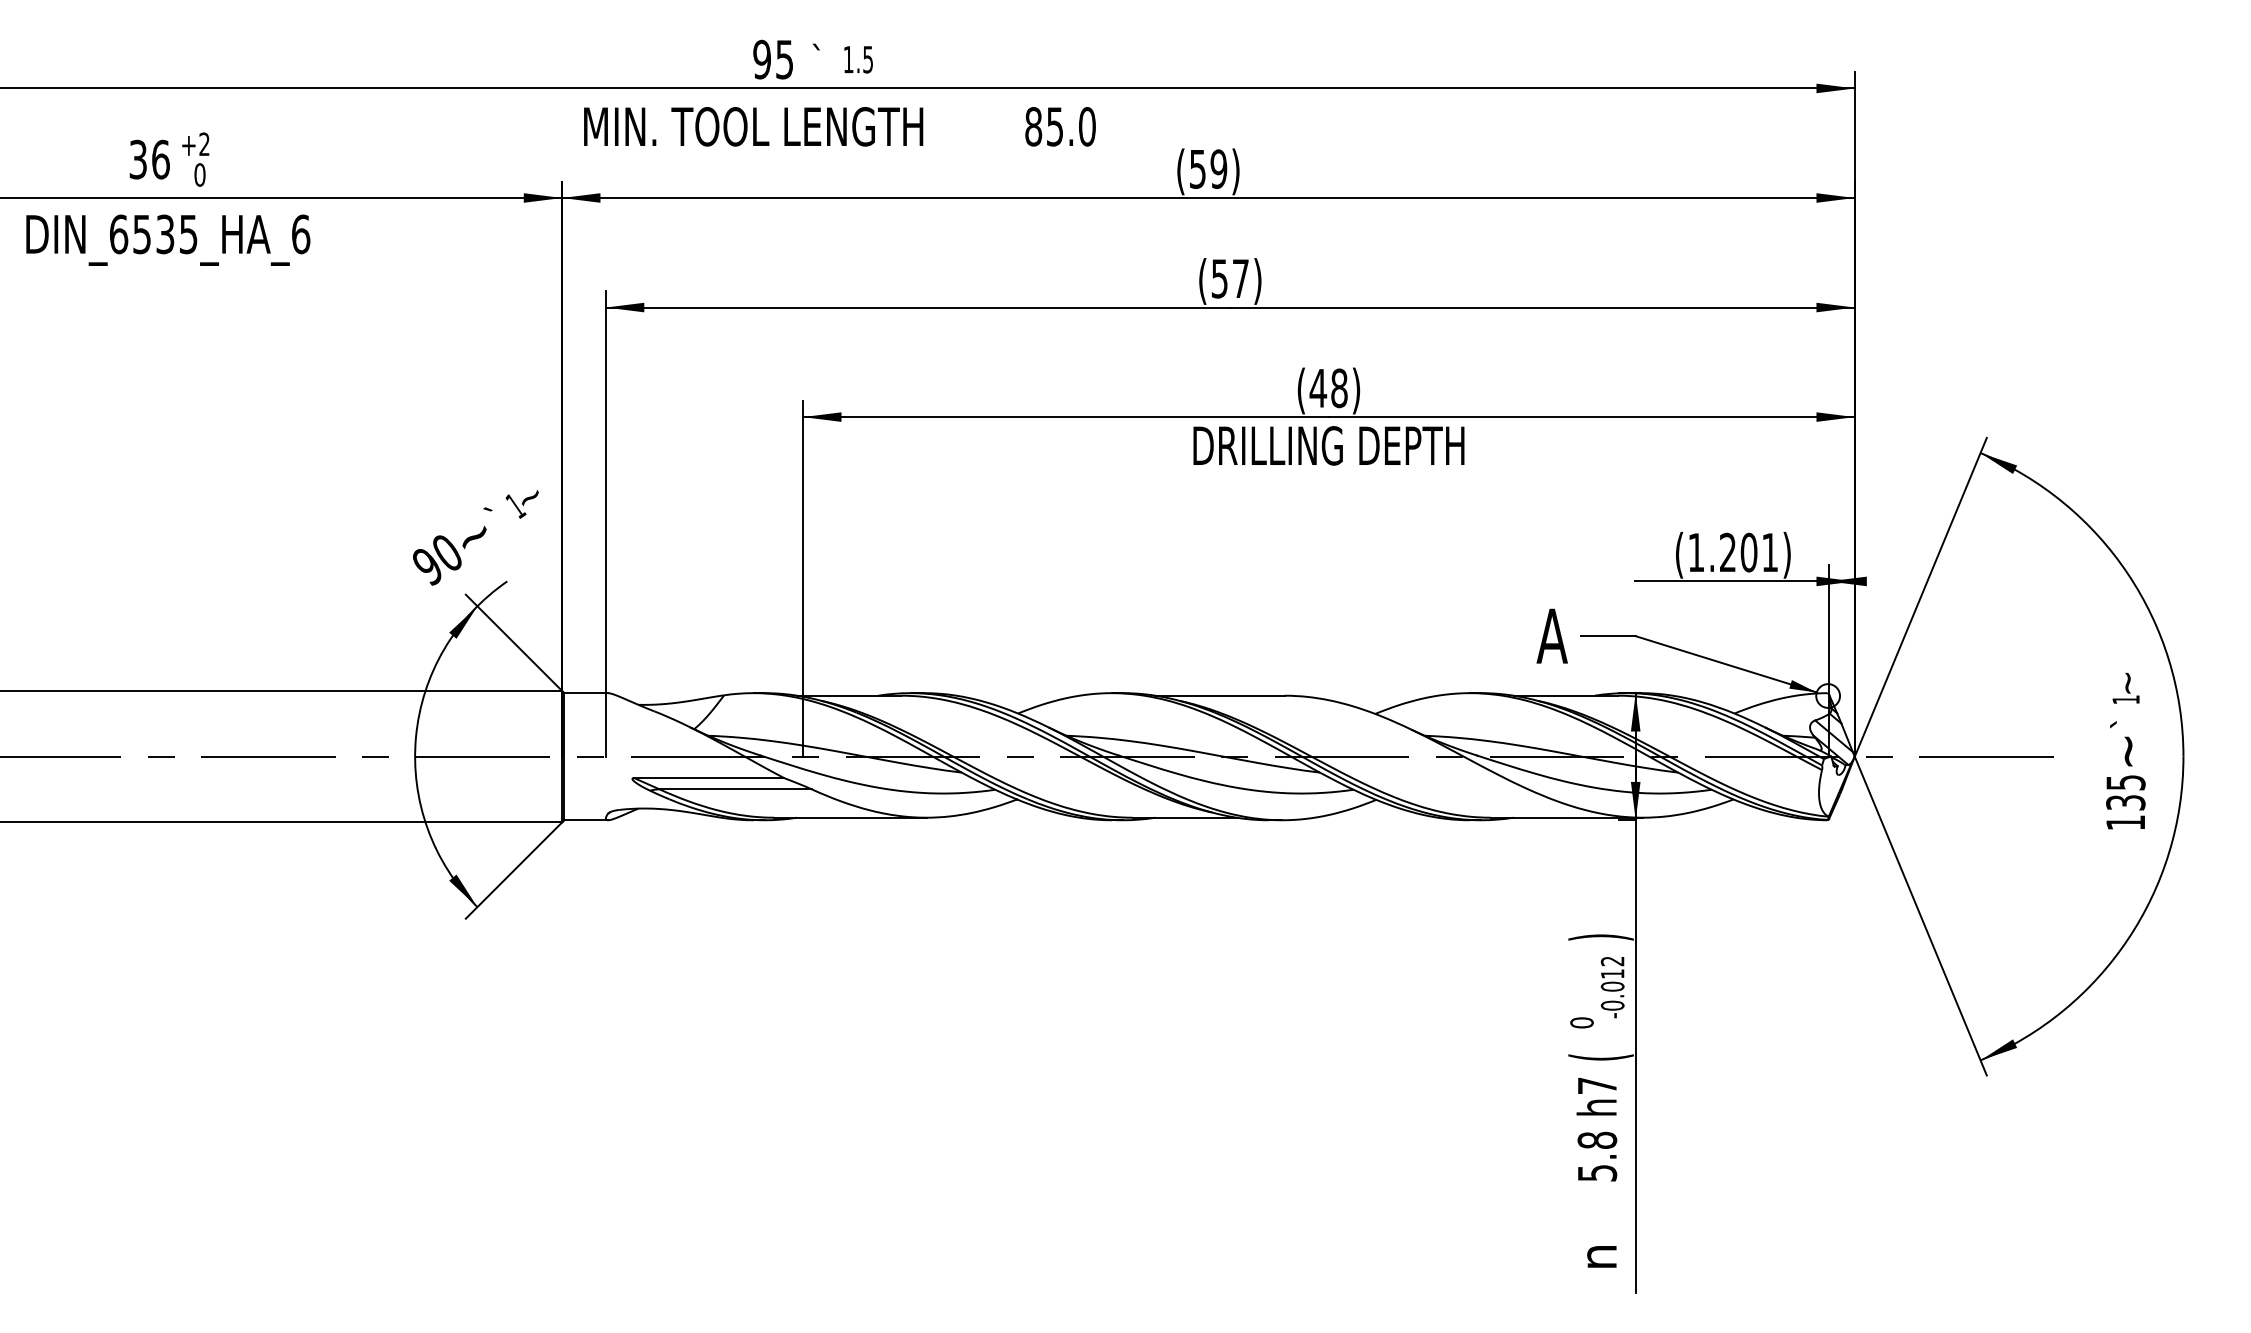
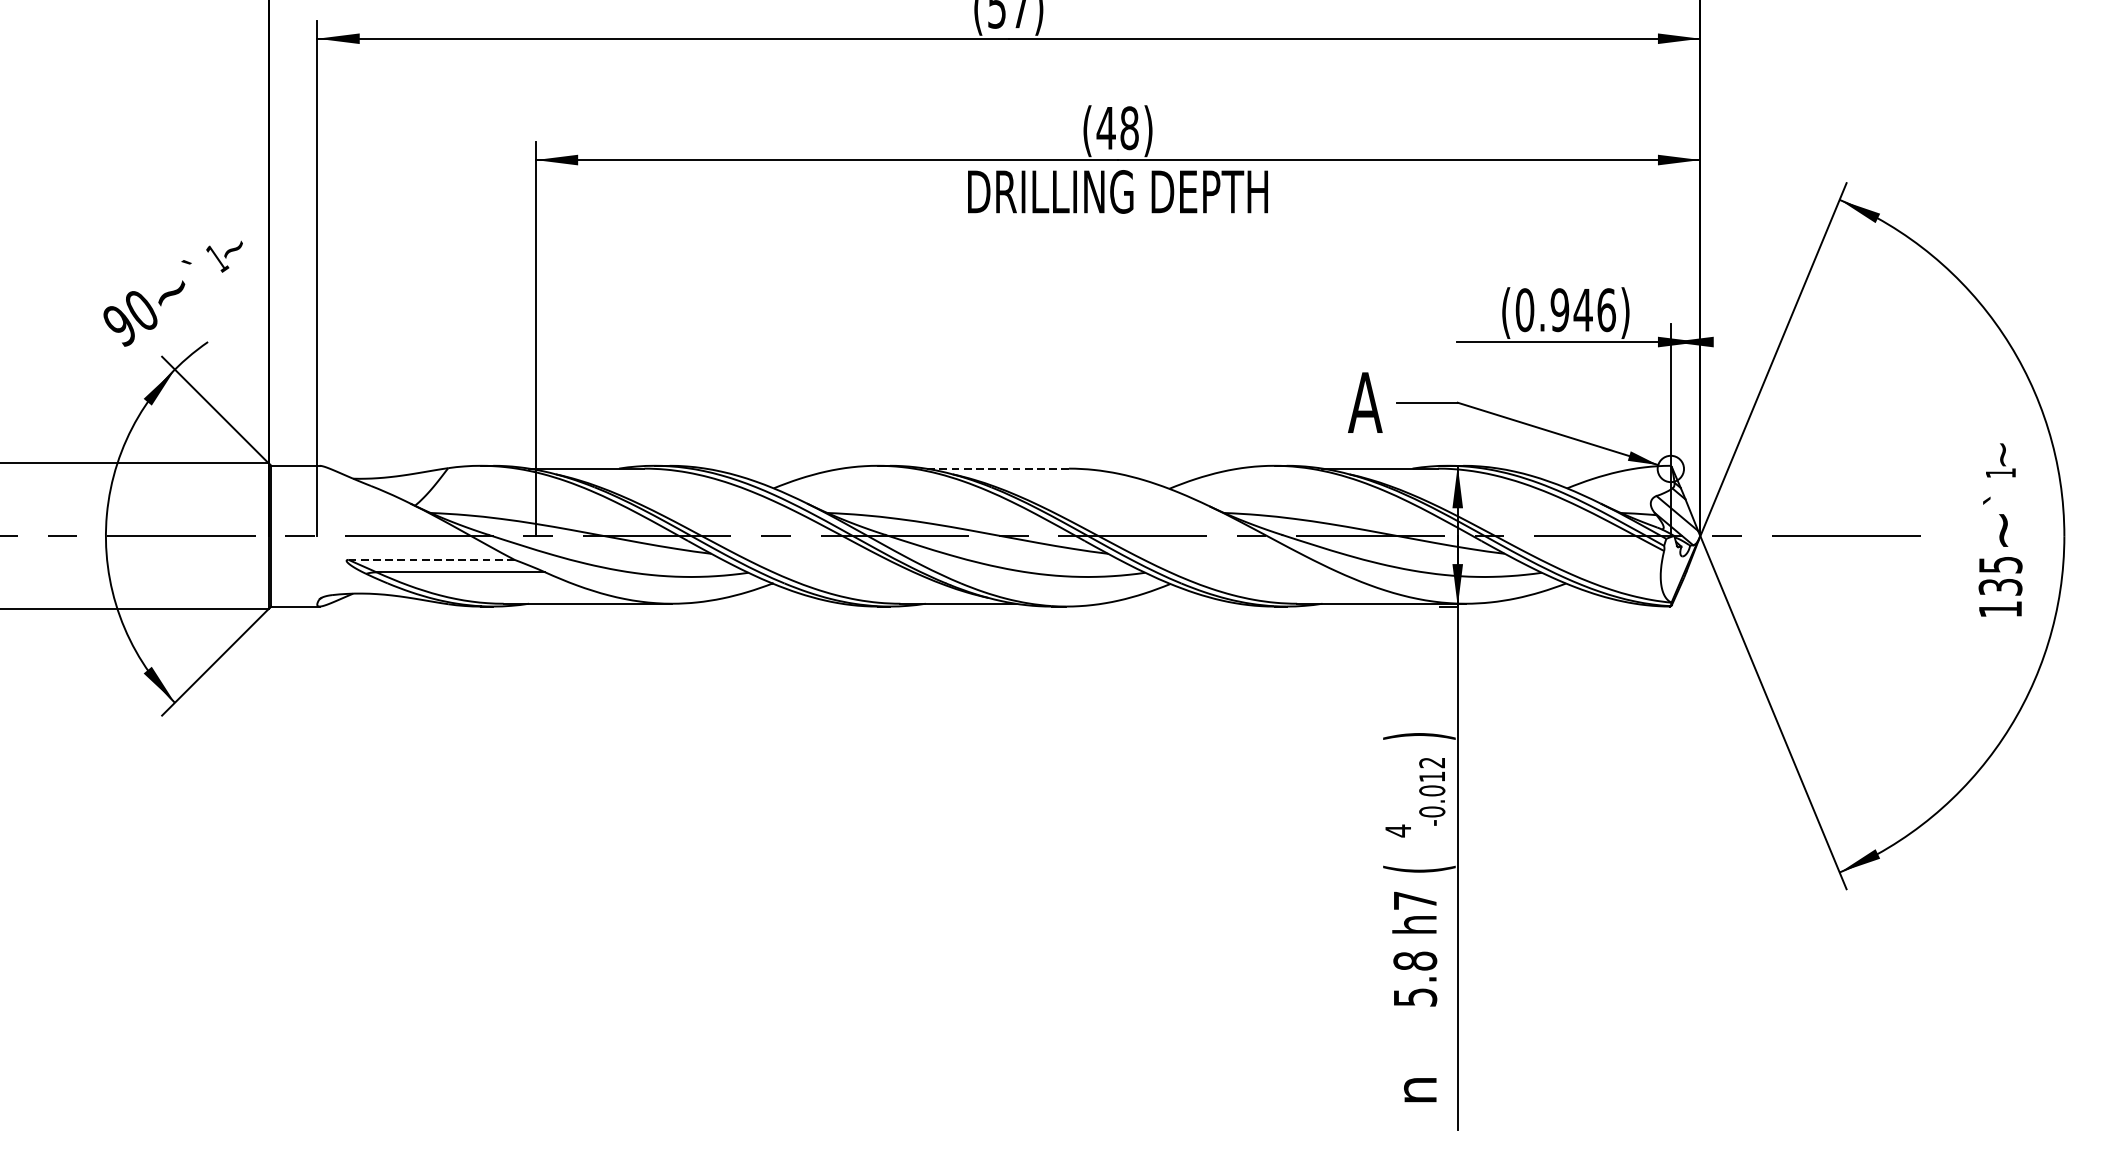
text: (1733, 552) -> (1566, 310), (1.201) -> (0.946)
line: (1220, 695) -> (997, 468), solid -> dashed
line: (709, 778) -> (431, 560), solid -> dashed
text: (1581, 1022) -> (1397, 830), 0 -> 4

